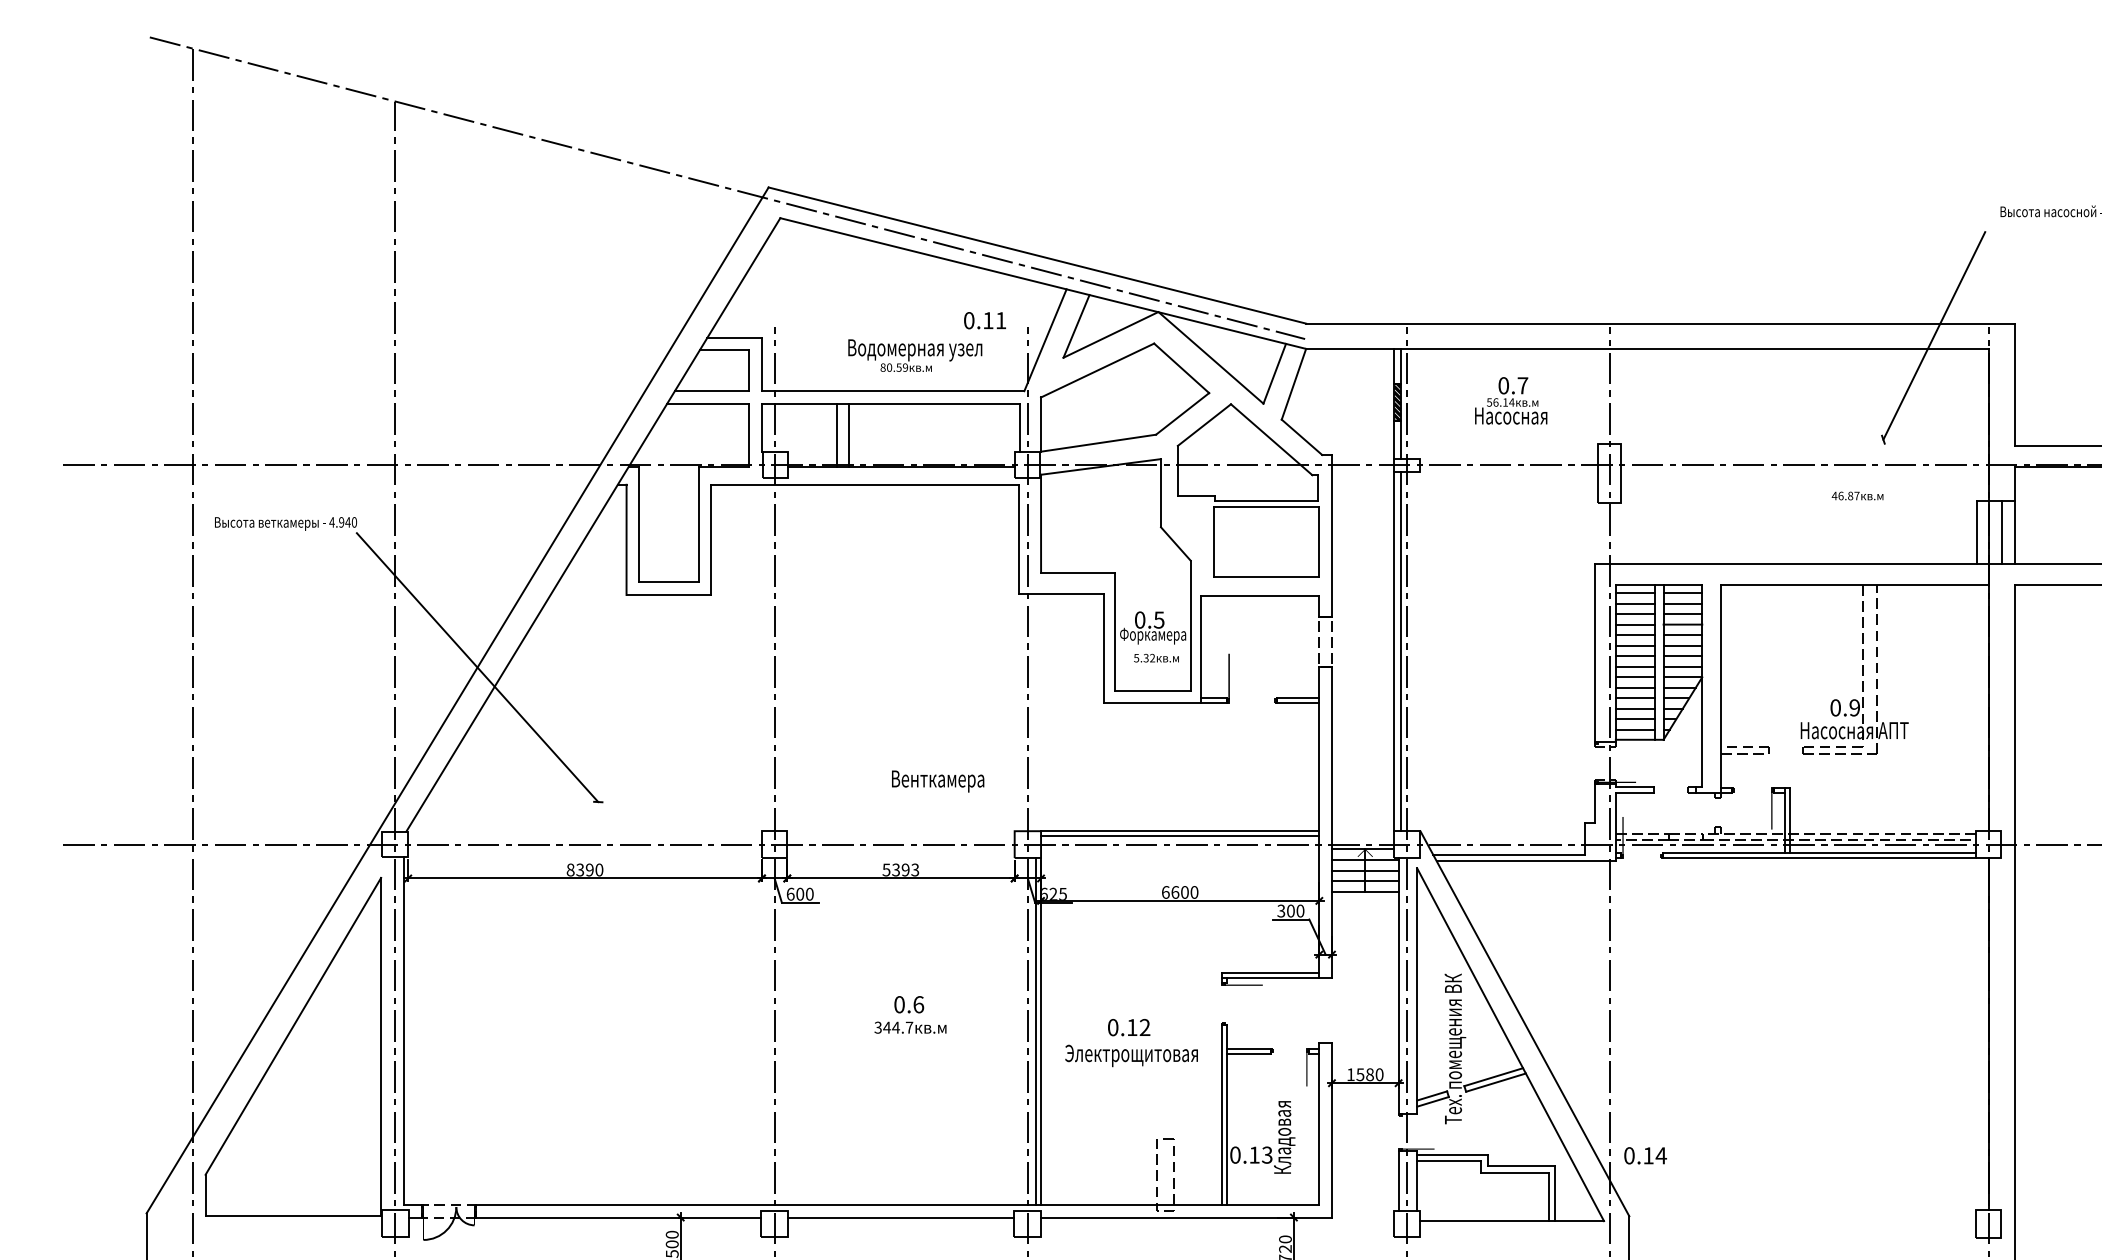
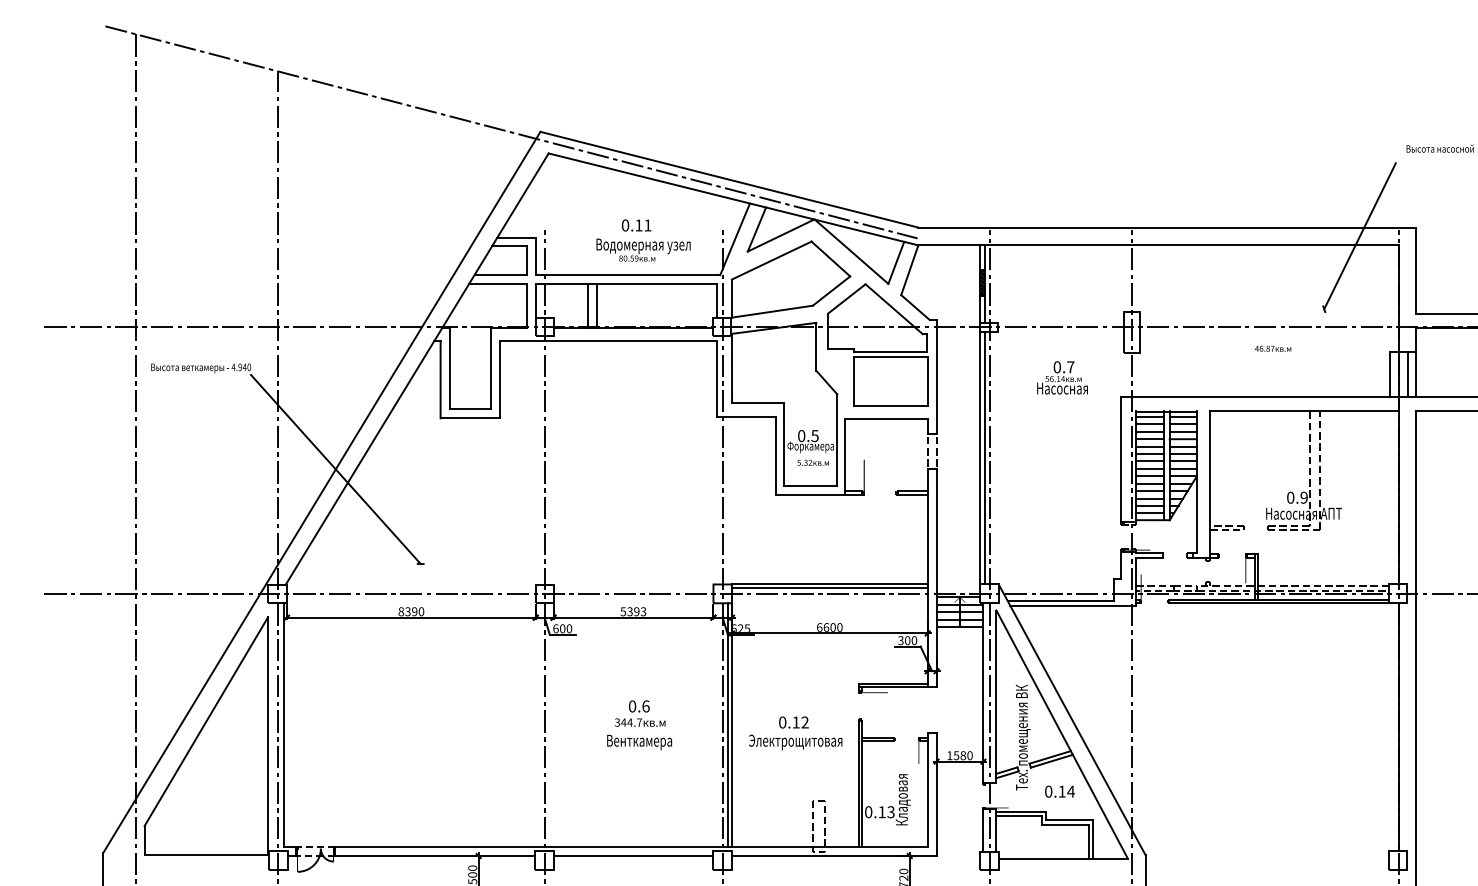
text: (984, 320) -> (636, 225), moved
text: (1511, 400) -> (1062, 377), moved
text: (1858, 495) -> (1273, 348), moved
text: (937, 781) -> (639, 742), moved
text: (1646, 1155) -> (1060, 791), moved

